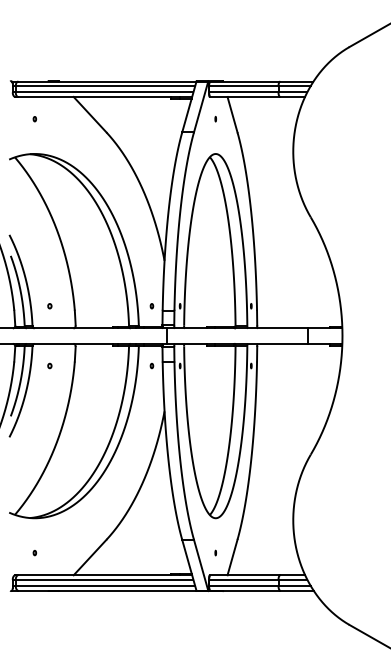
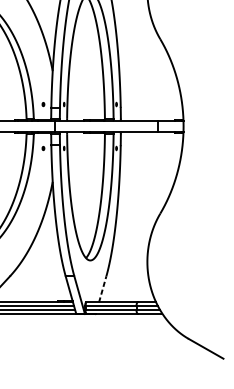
part: (215, 552) -> (90, 285), removed
line: (232, 557) -> (102, 289), solid -> dashed

